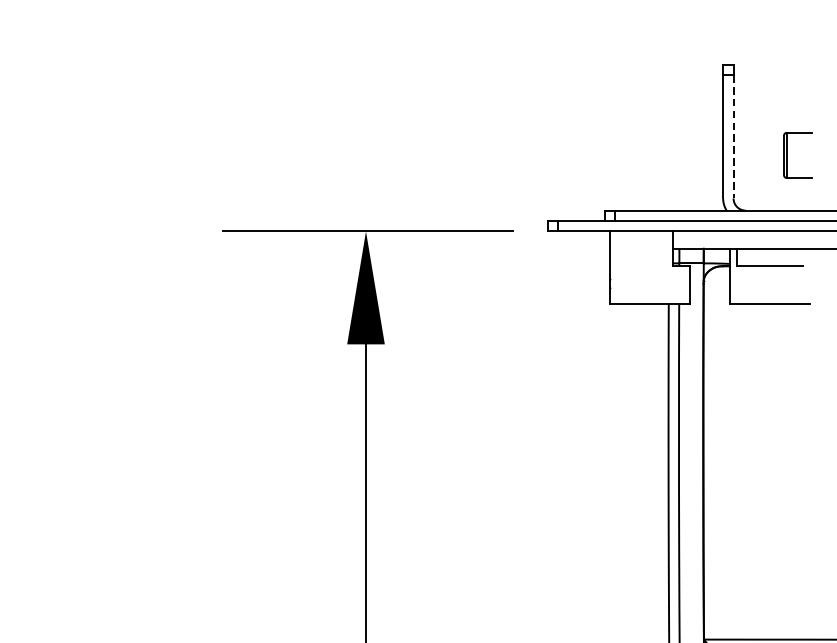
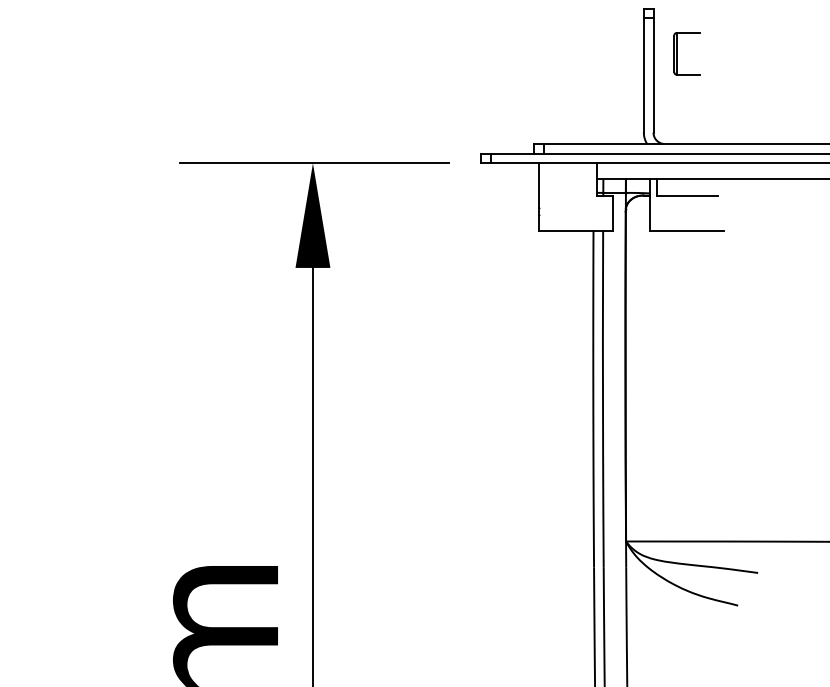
line: (733, 137) -> (653, 76), dashed -> solid
part: (787, 155) -> (677, 53), moved

